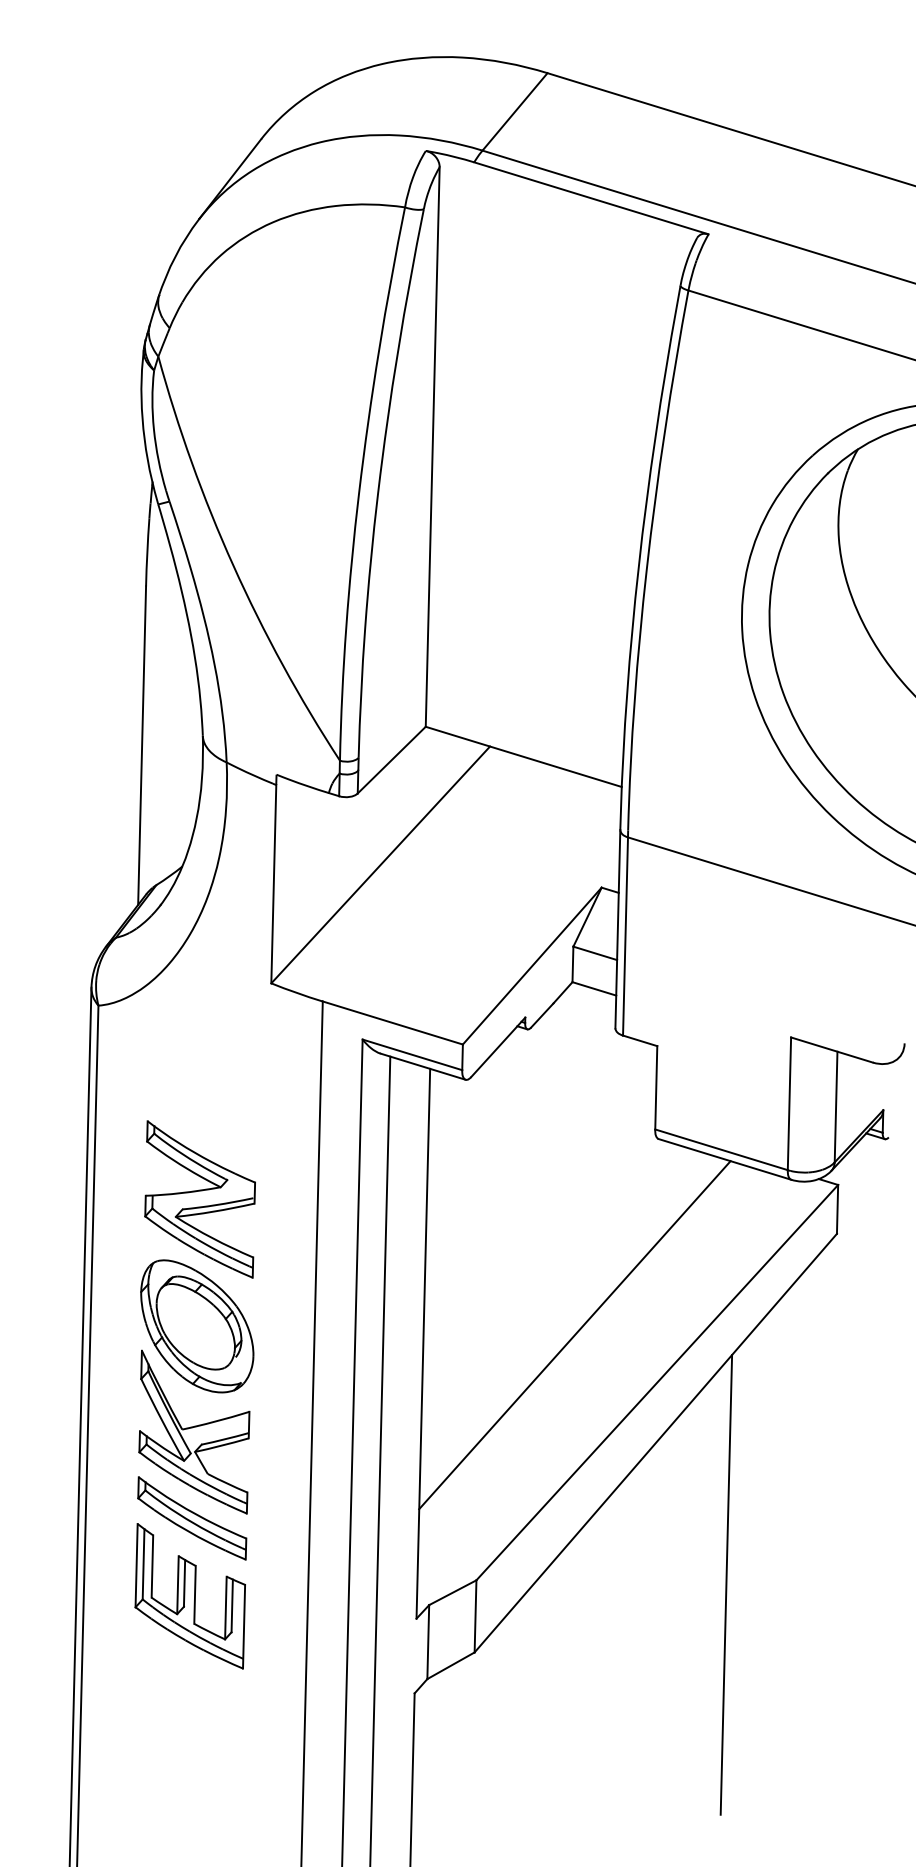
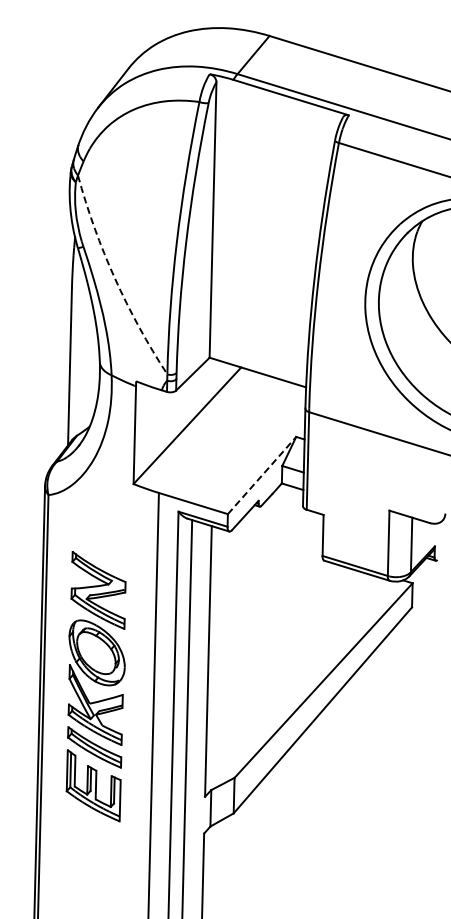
arc: (232, 565) -> (114, 278), solid -> dashed
line: (533, 966) -> (262, 475), solid -> dashed
line: (573, 1333) -> (282, 656), removed
line: (726, 1583) -> (357, 779), removed

